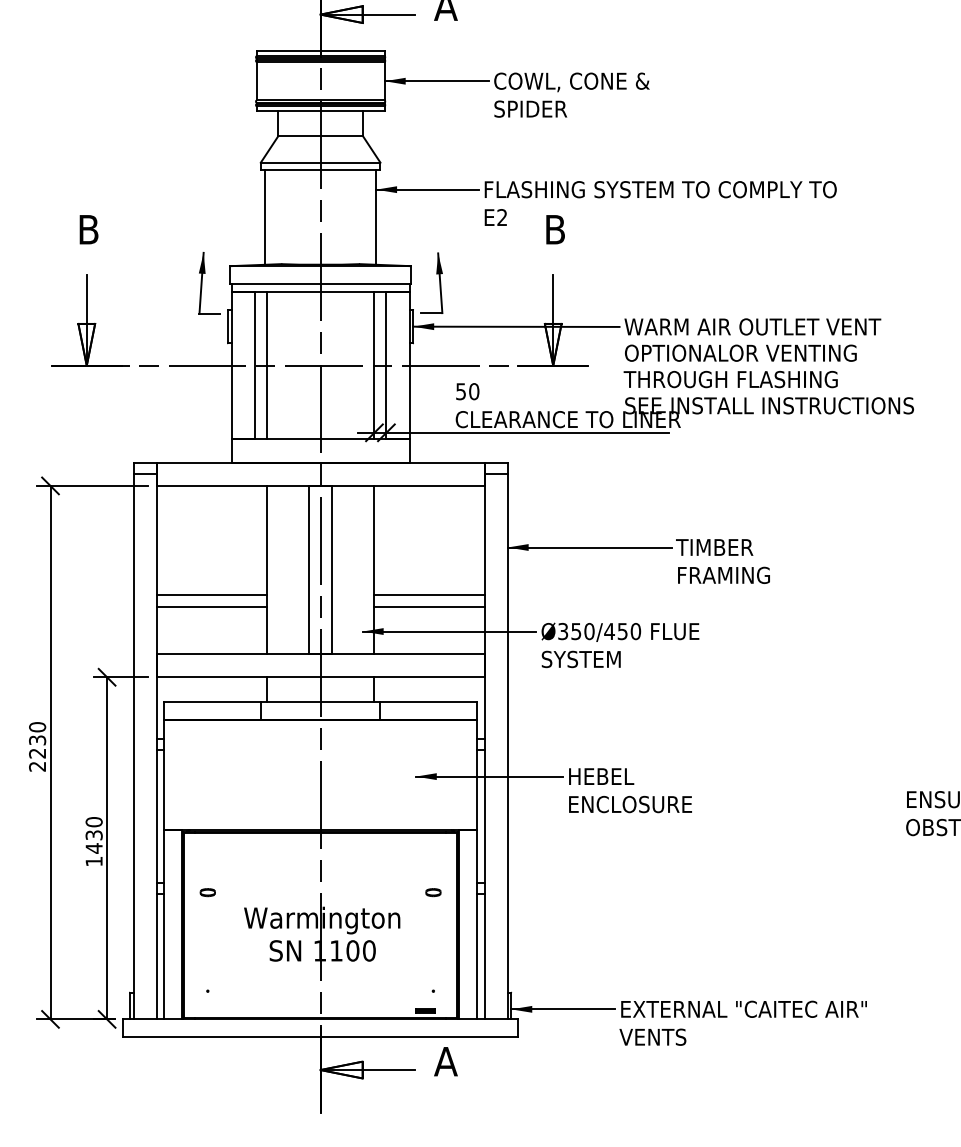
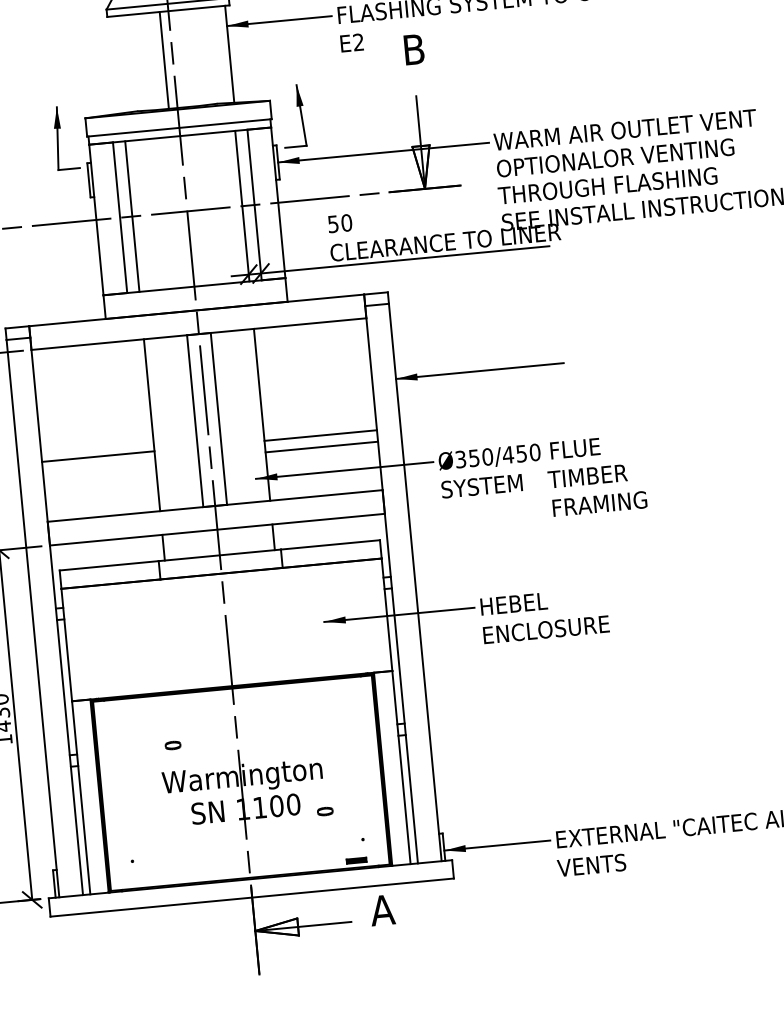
line: (265, 216) -> (164, 59), moved
text: (722, 561) -> (597, 489), moved
line: (211, 606) -> (99, 467), removed
part: (207, 892) -> (172, 745), moved
part: (433, 892) -> (325, 811), moved

